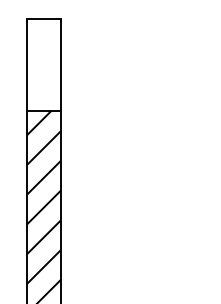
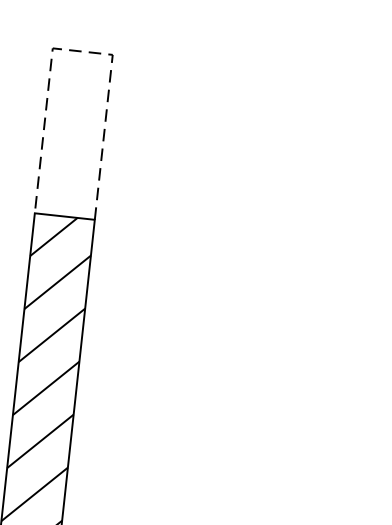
line: (43, 18) -> (82, 51), solid -> dashed

